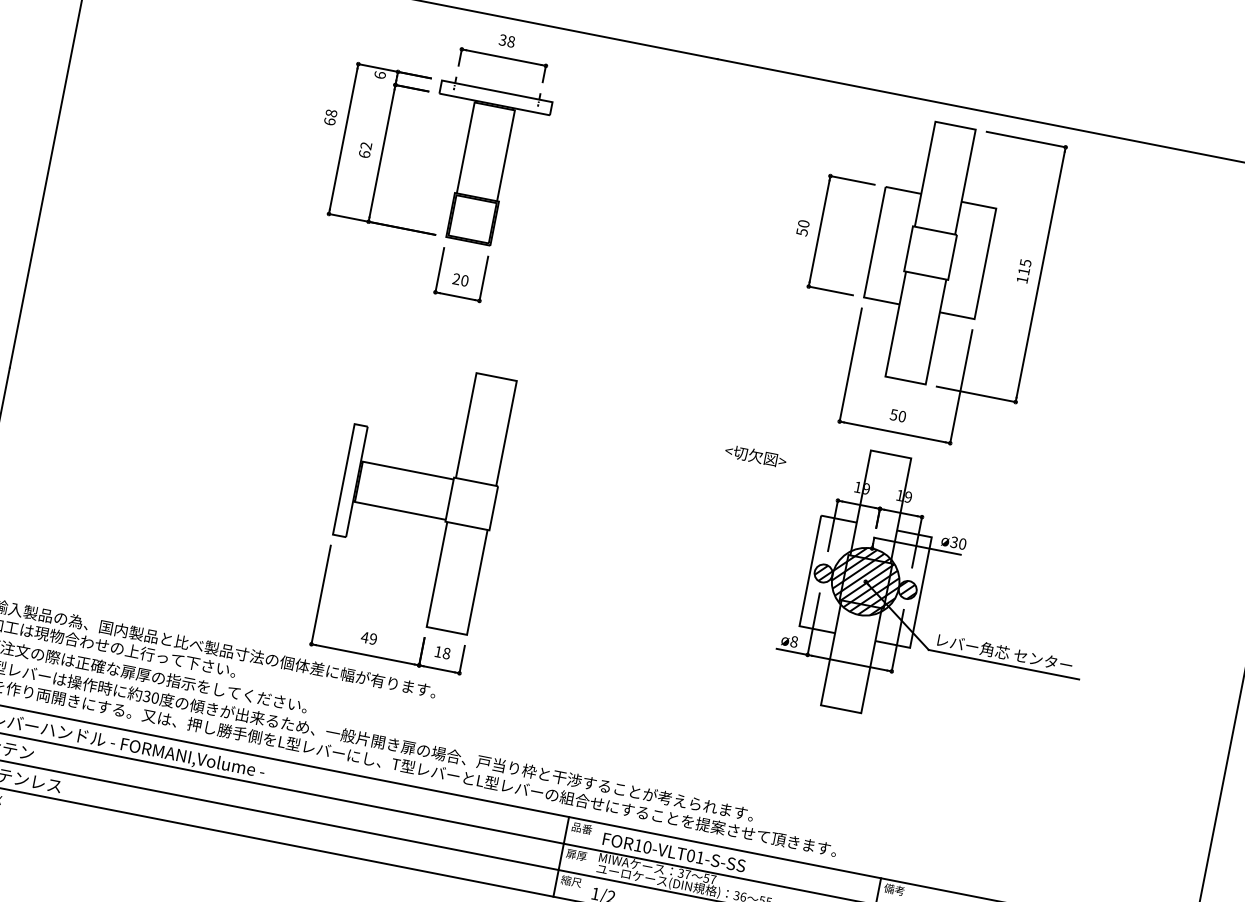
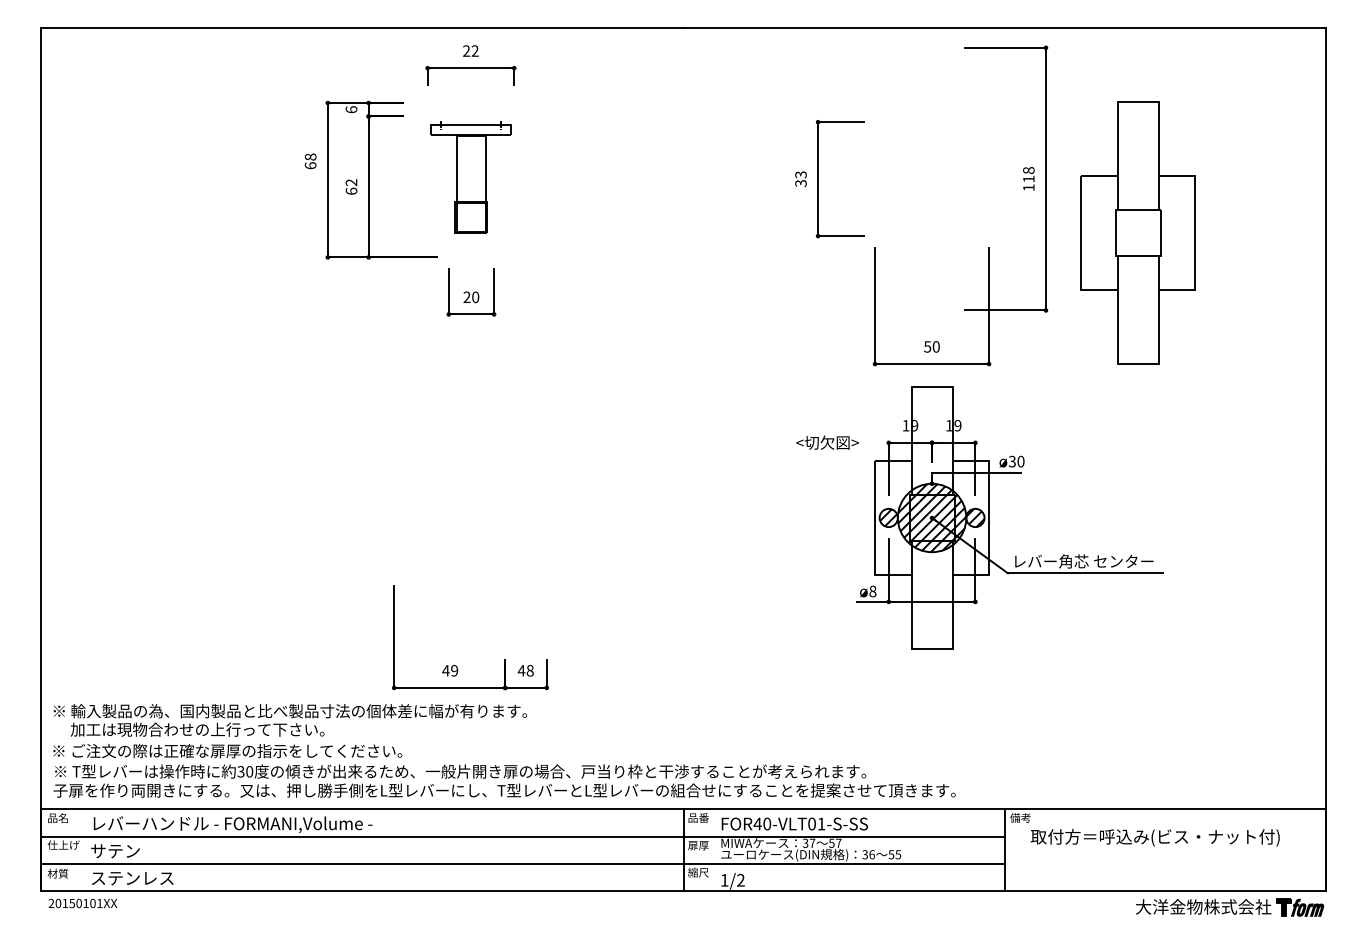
text: (506, 40) -> (470, 50), 38 -> 22
part: (482, 162) -> (470, 176), size x0.7
text: (802, 227) -> (800, 178), 50 -> 33
part: (929, 252) -> (1137, 232), moved
text: (1025, 262) -> (1028, 170), 115 -> 118
text: (755, 455) -> (827, 442), moved
part: (418, 493) -> (471, 517), removed
text: (438, 651) -> (521, 670), 18 -> 48
text: (638, 844) -> (757, 823), FOR10-VLT01-S-SS -> FOR40-VLT01-S-SS

